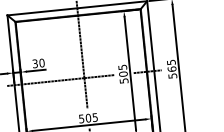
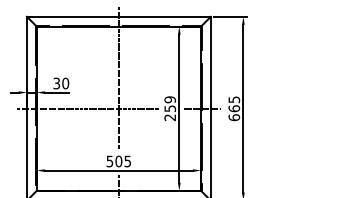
text: (123, 73) -> (170, 108), 505 -> 259
text: (172, 75) -> (234, 117), 565 -> 665

